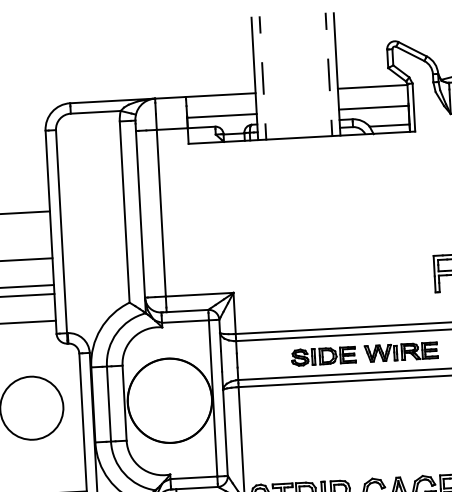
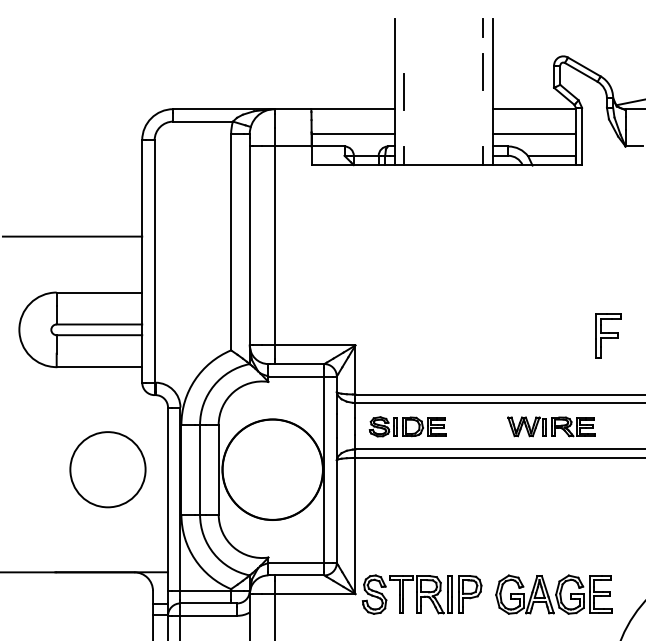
line: (259, 24) -> (403, 27), removed
line: (328, 74) -> (482, 71), moved
part: (323, 356) -> (407, 426), moved

